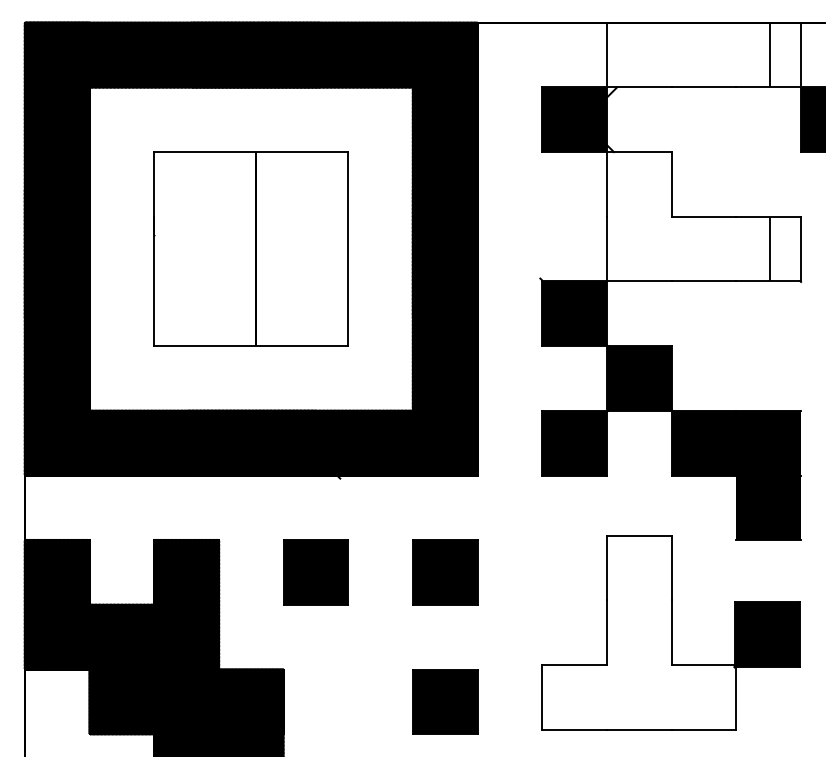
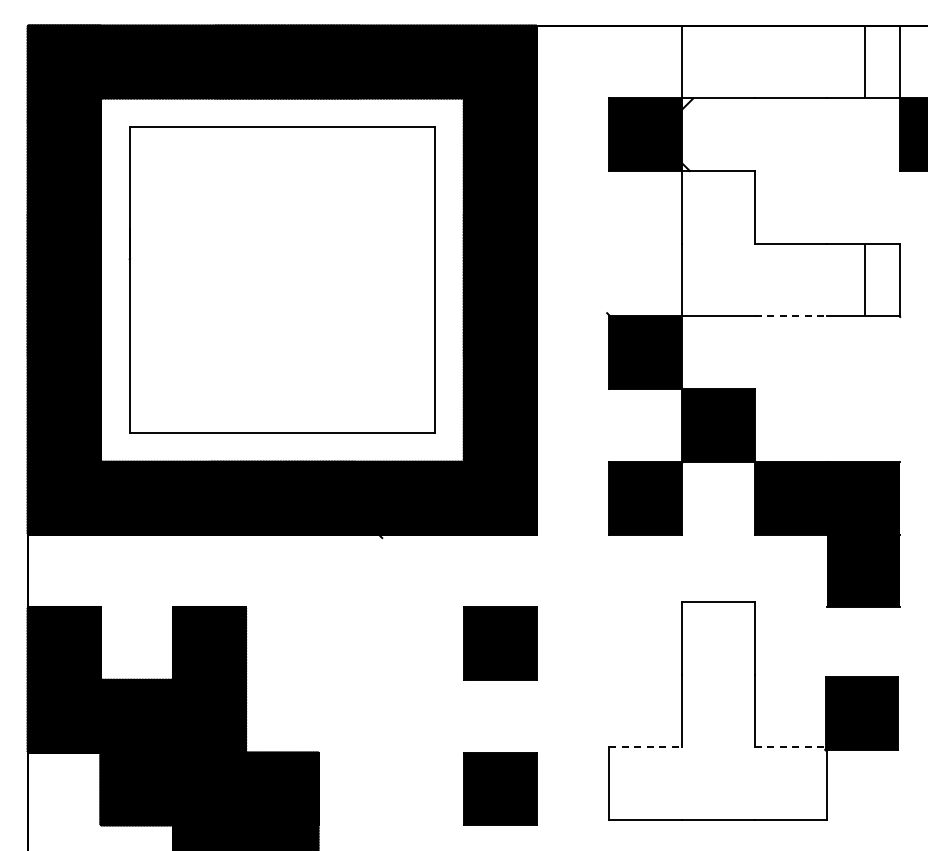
part: (250, 248) -> (281, 279), size x1.4
line: (704, 281) -> (791, 316), solid -> dashed
part: (315, 572) -> (354, 643), removed
line: (575, 664) -> (646, 747), solid -> dashed
line: (704, 664) -> (791, 747), solid -> dashed

